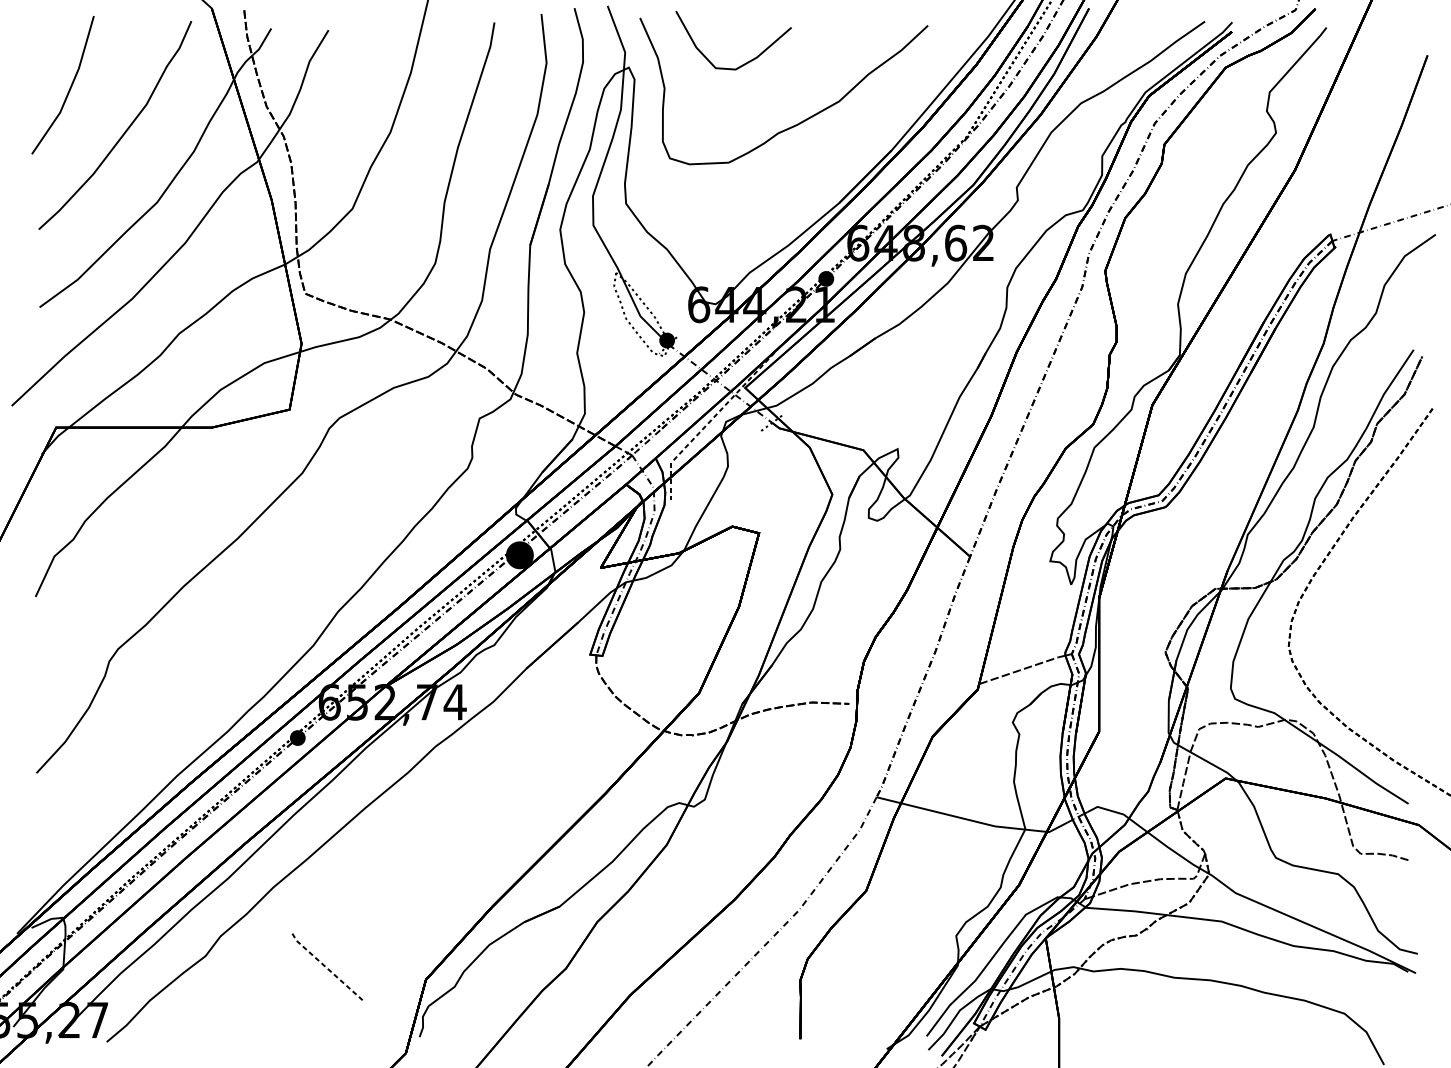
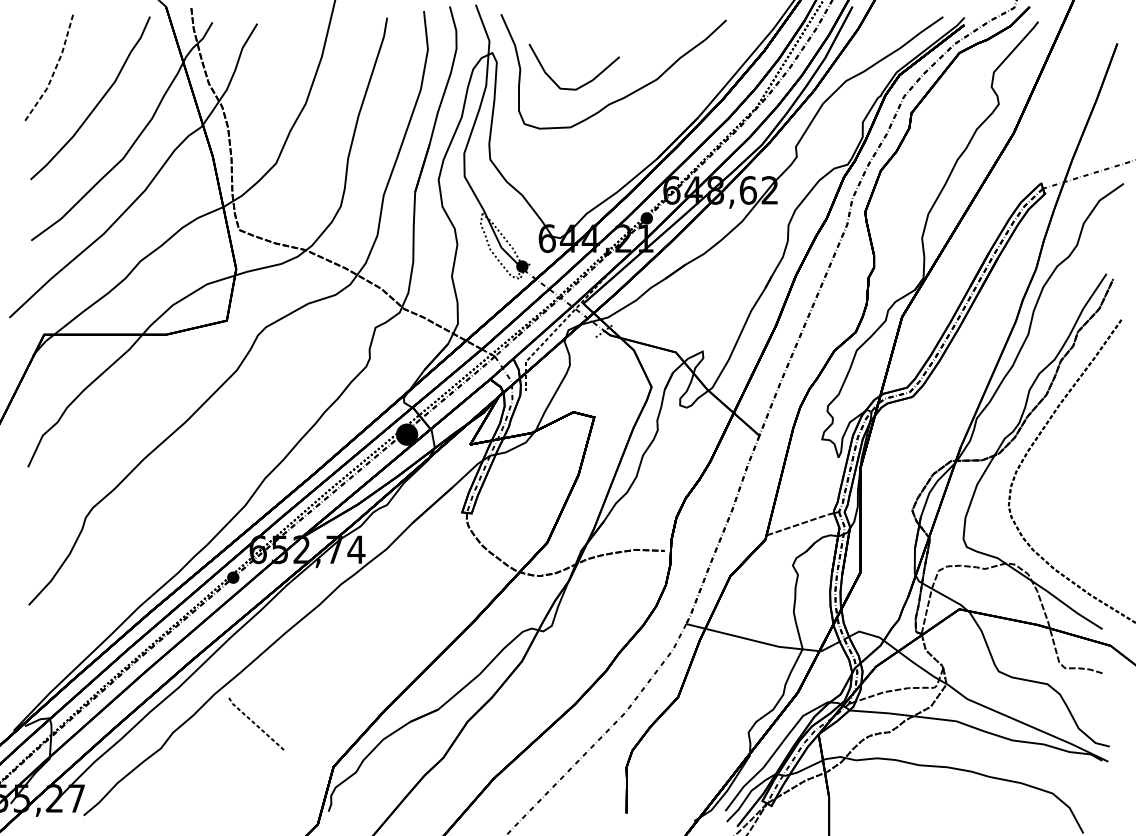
curve: (745, 62) -> (583, 84), moved
line: (70, 88) -> (55, 69), solid -> dashed
line: (325, 966) -> (254, 723), moved

